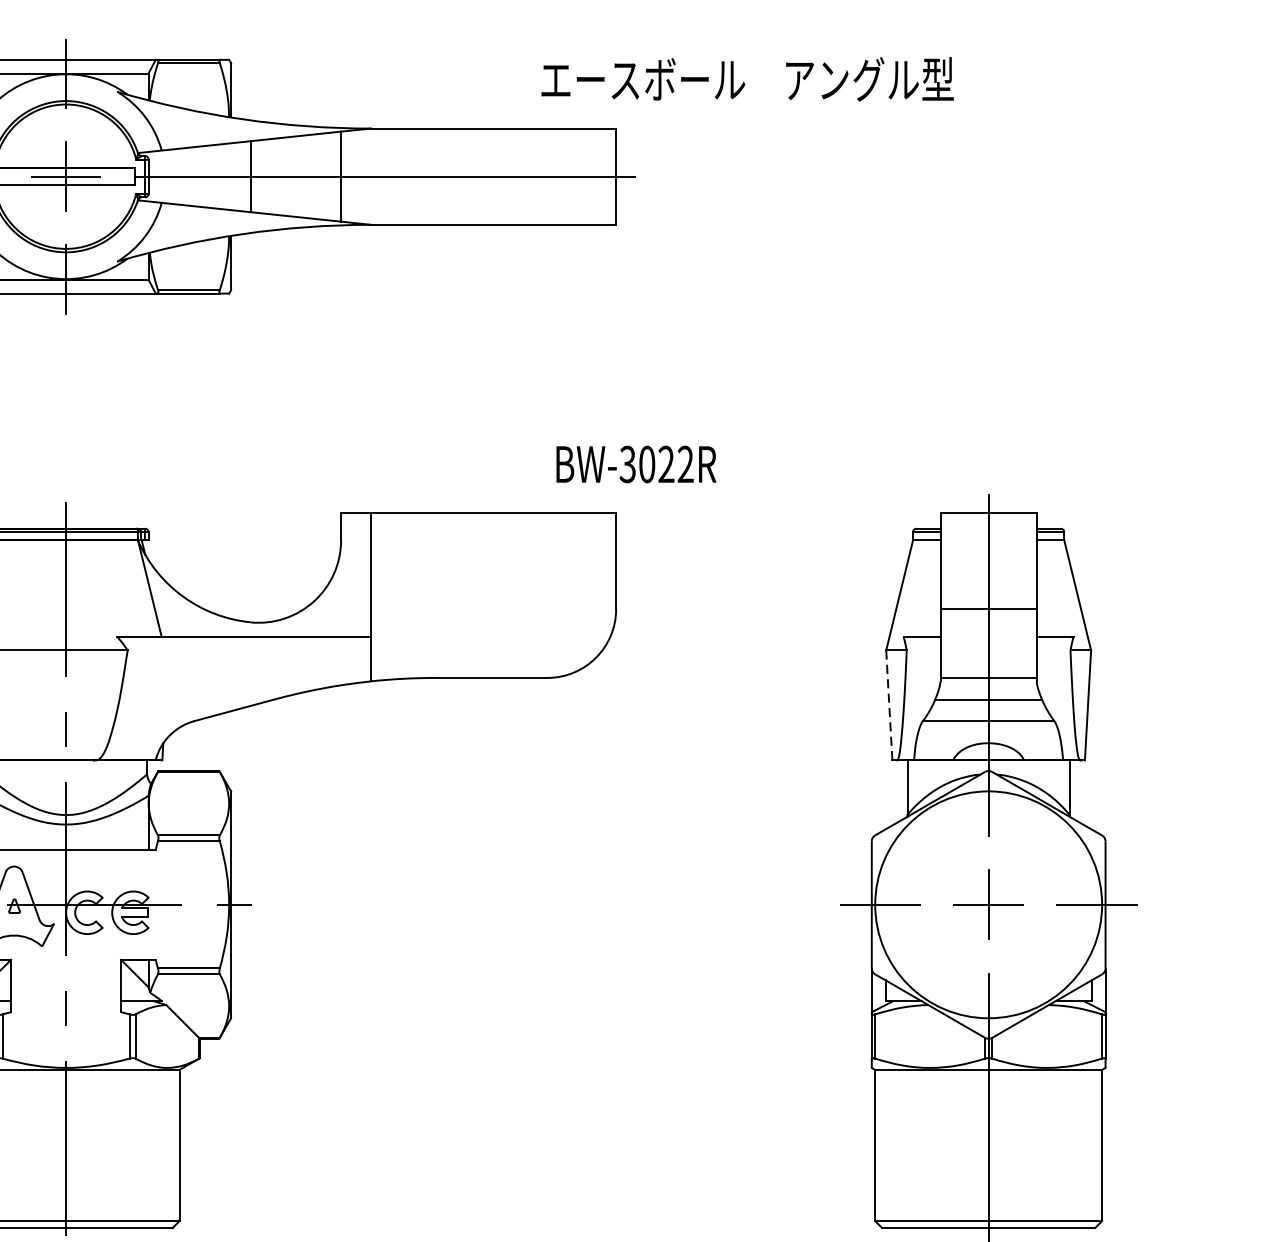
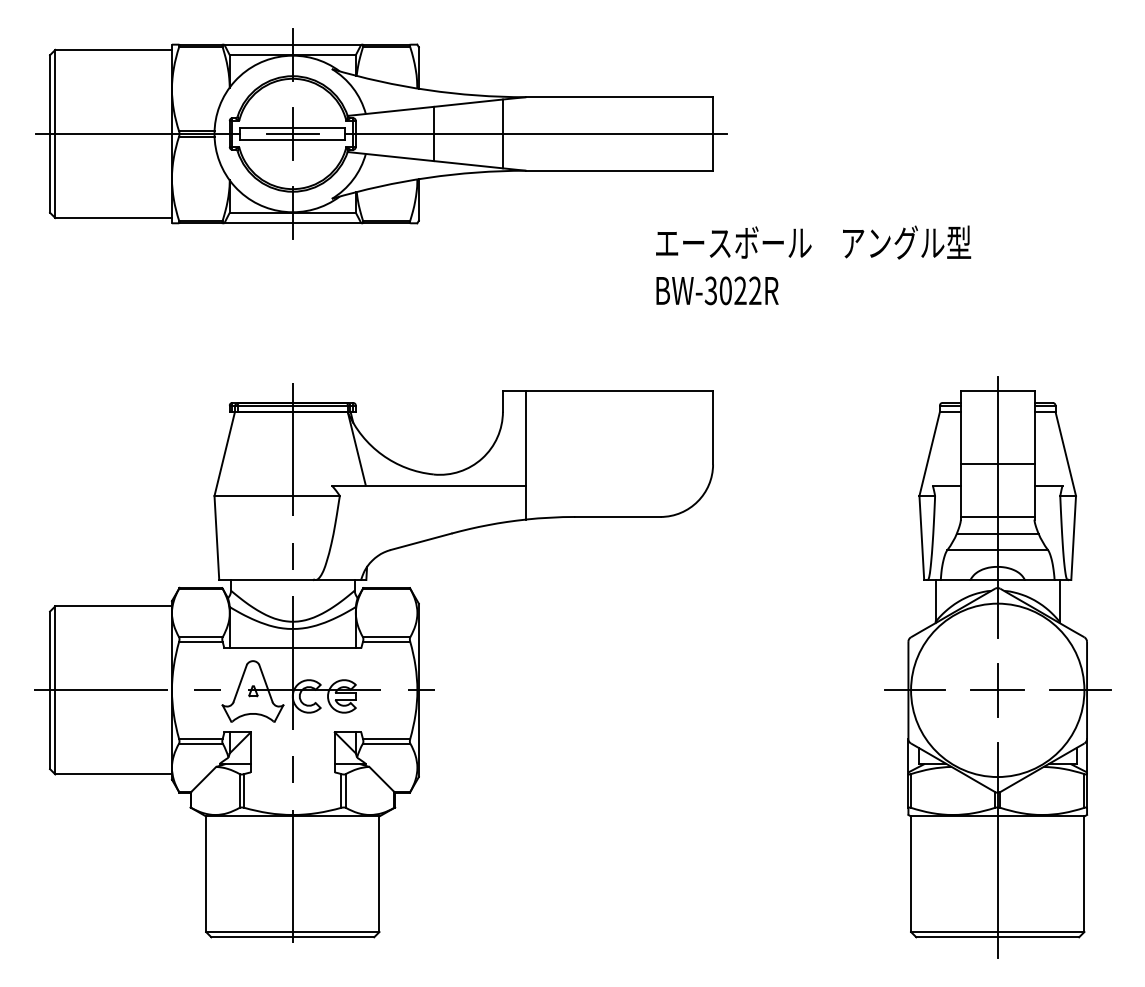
text: (747, 79) -> (813, 242), moved
text: (636, 463) -> (717, 290), moved
line: (888, 706) -> (921, 538), dashed -> solid

